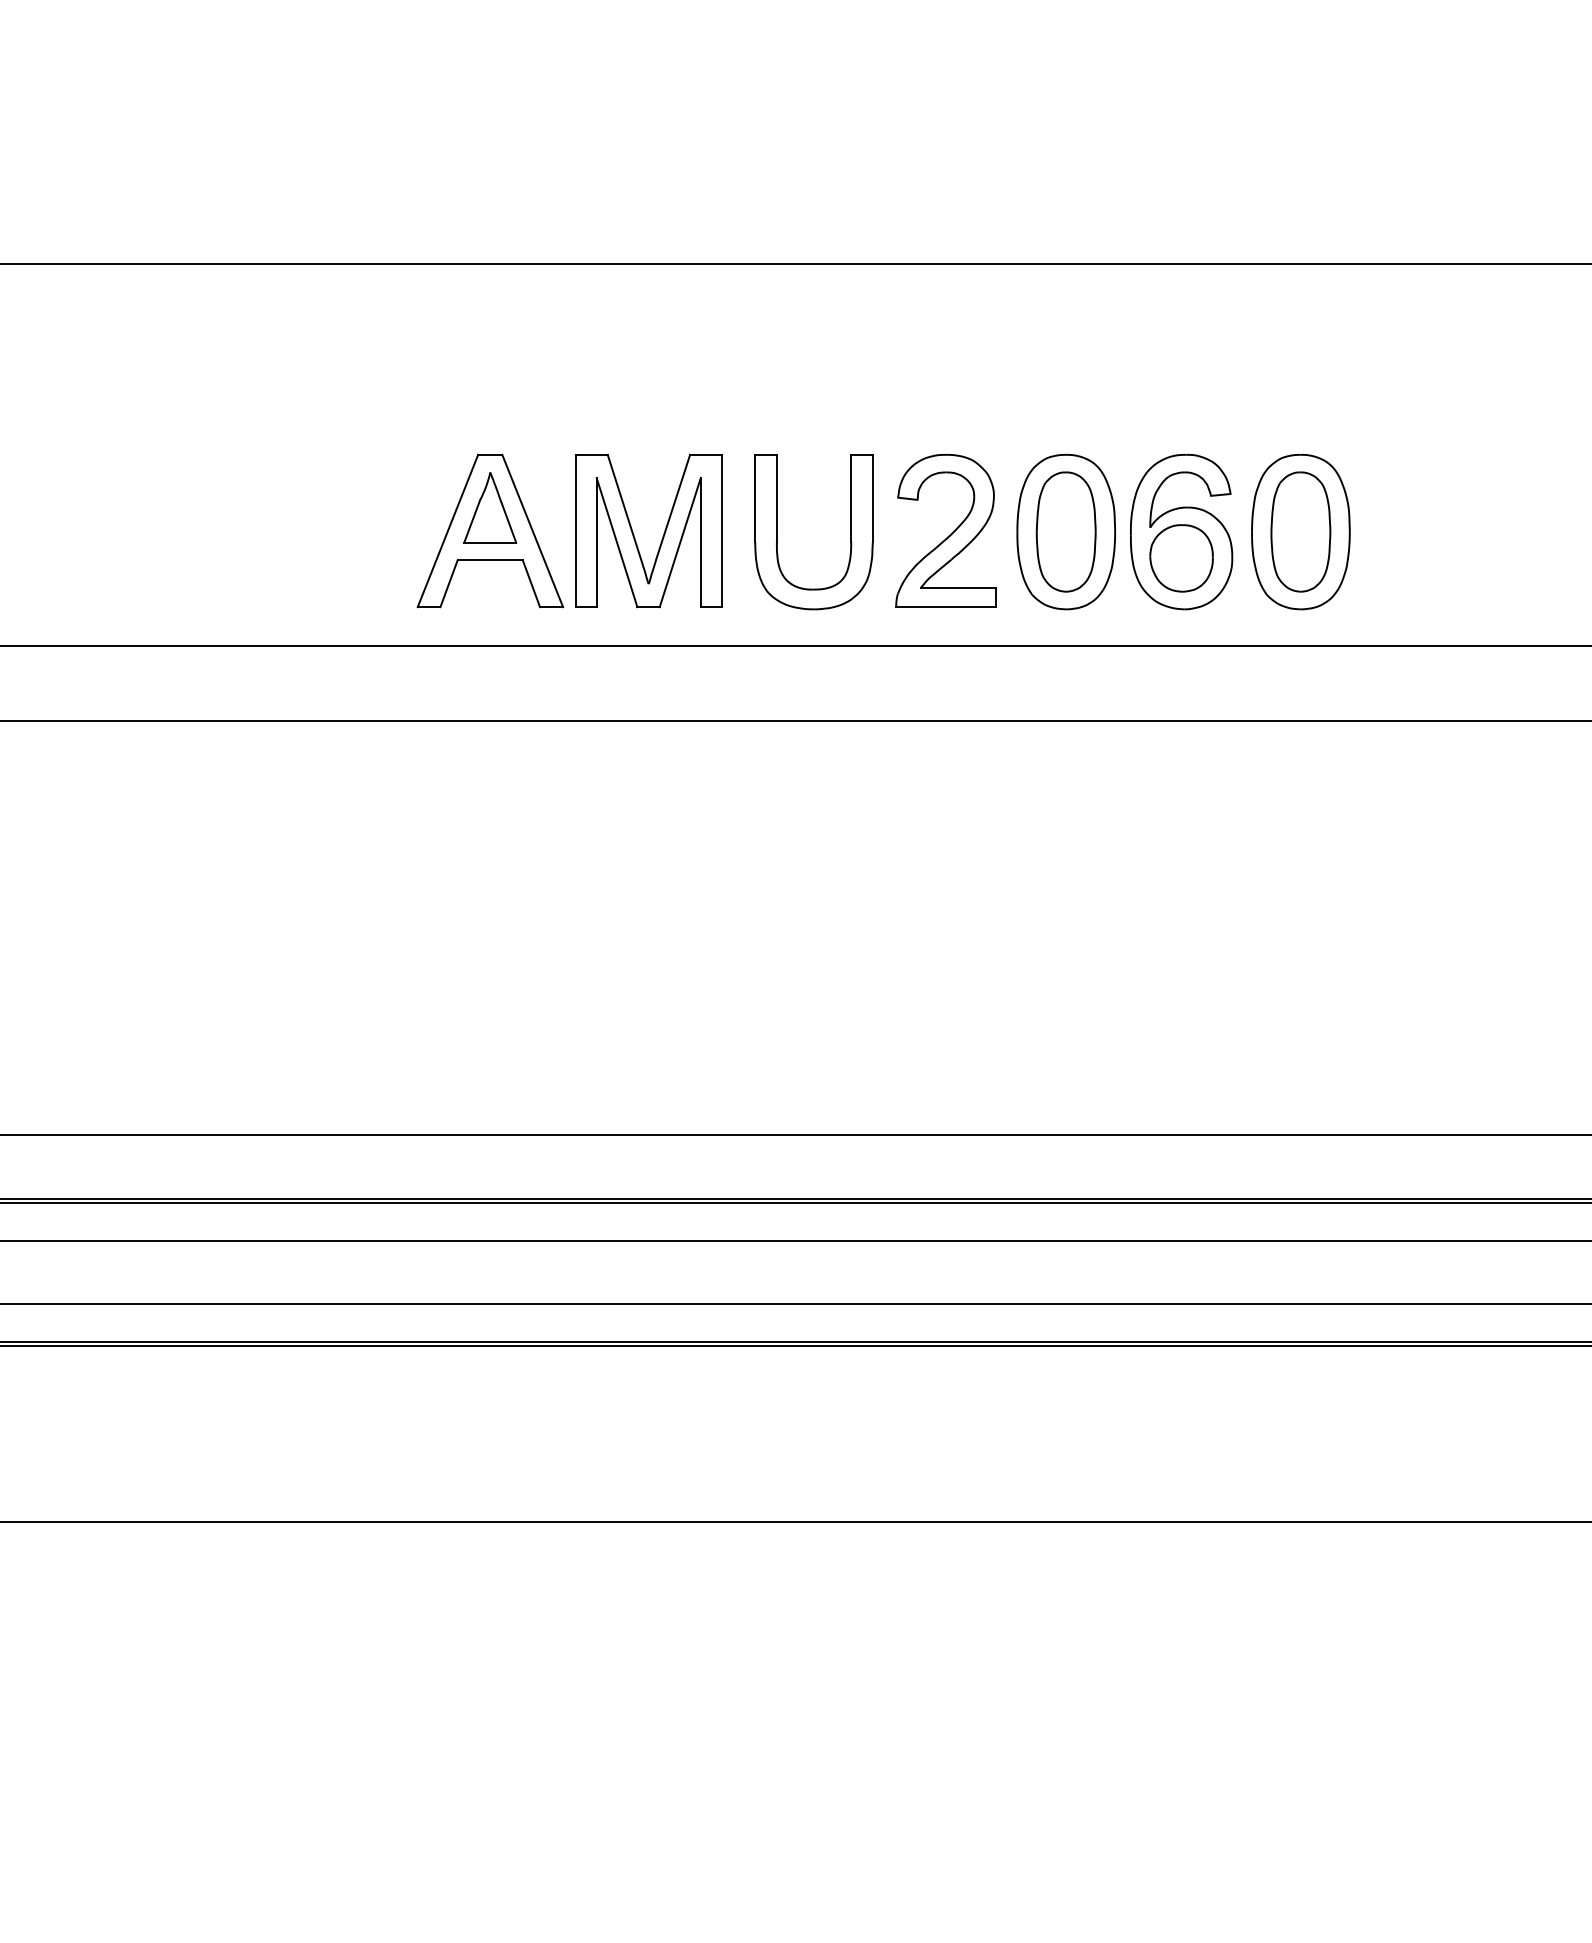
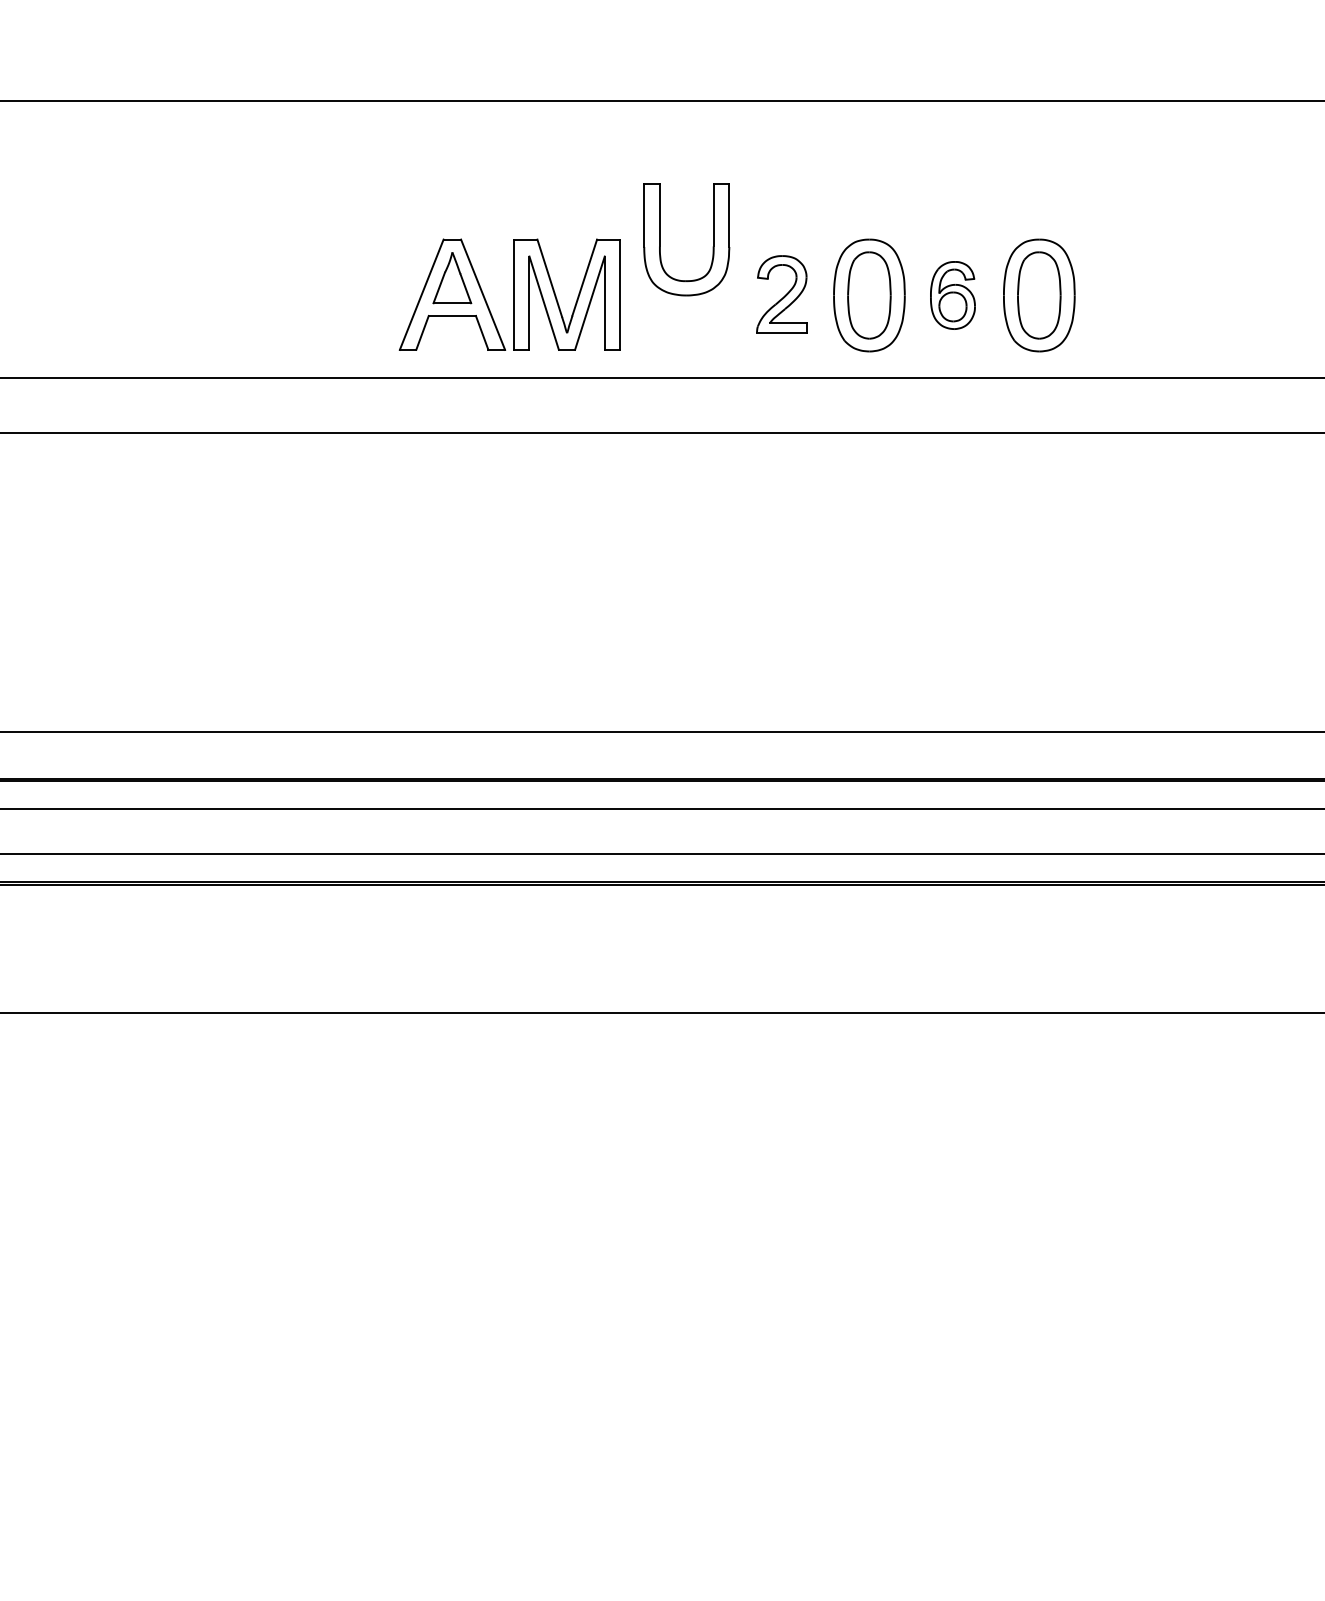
part: (944, 530) -> (781, 294), size x0.7
part: (777, 532) -> (660, 239), moved
part: (1180, 532) -> (952, 295), size x0.6

